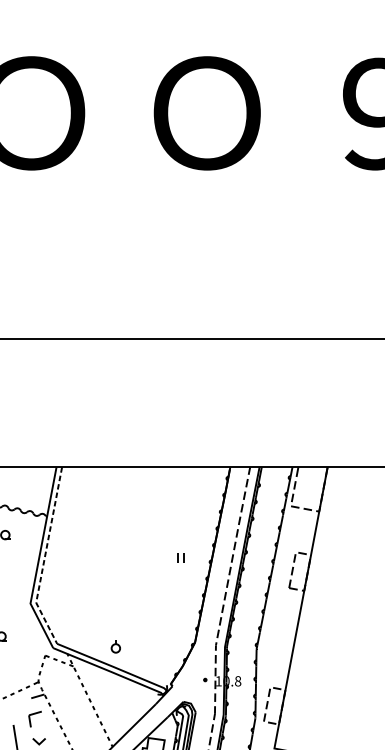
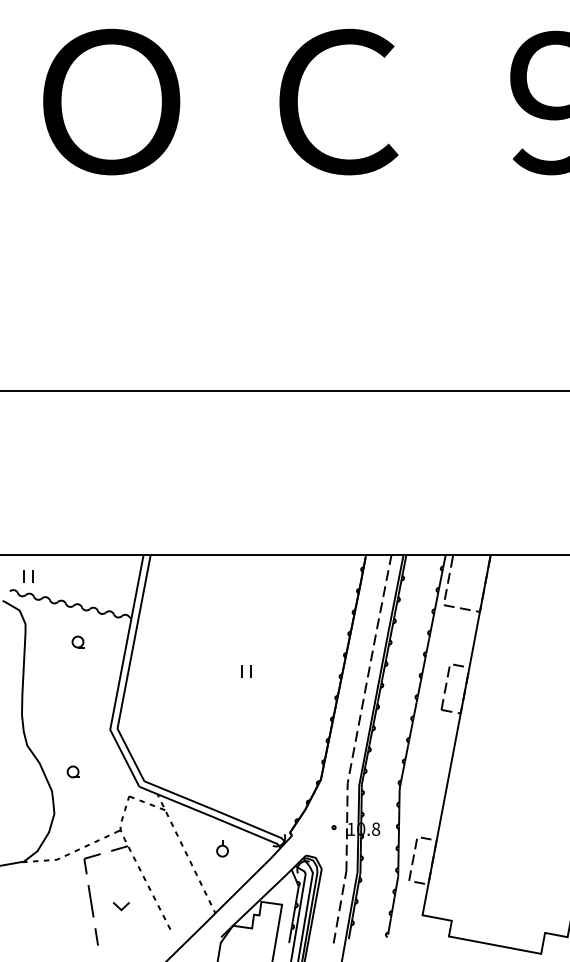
text: (207, 112) -> (336, 101), Ｏ -> Ｃ
line: (44, 558) -> (128, 671), dashed -> solid
part: (180, 558) -> (246, 671), moved
part: (115, 646) -> (222, 848), moved
part: (34, 718) -> (91, 863), moved

